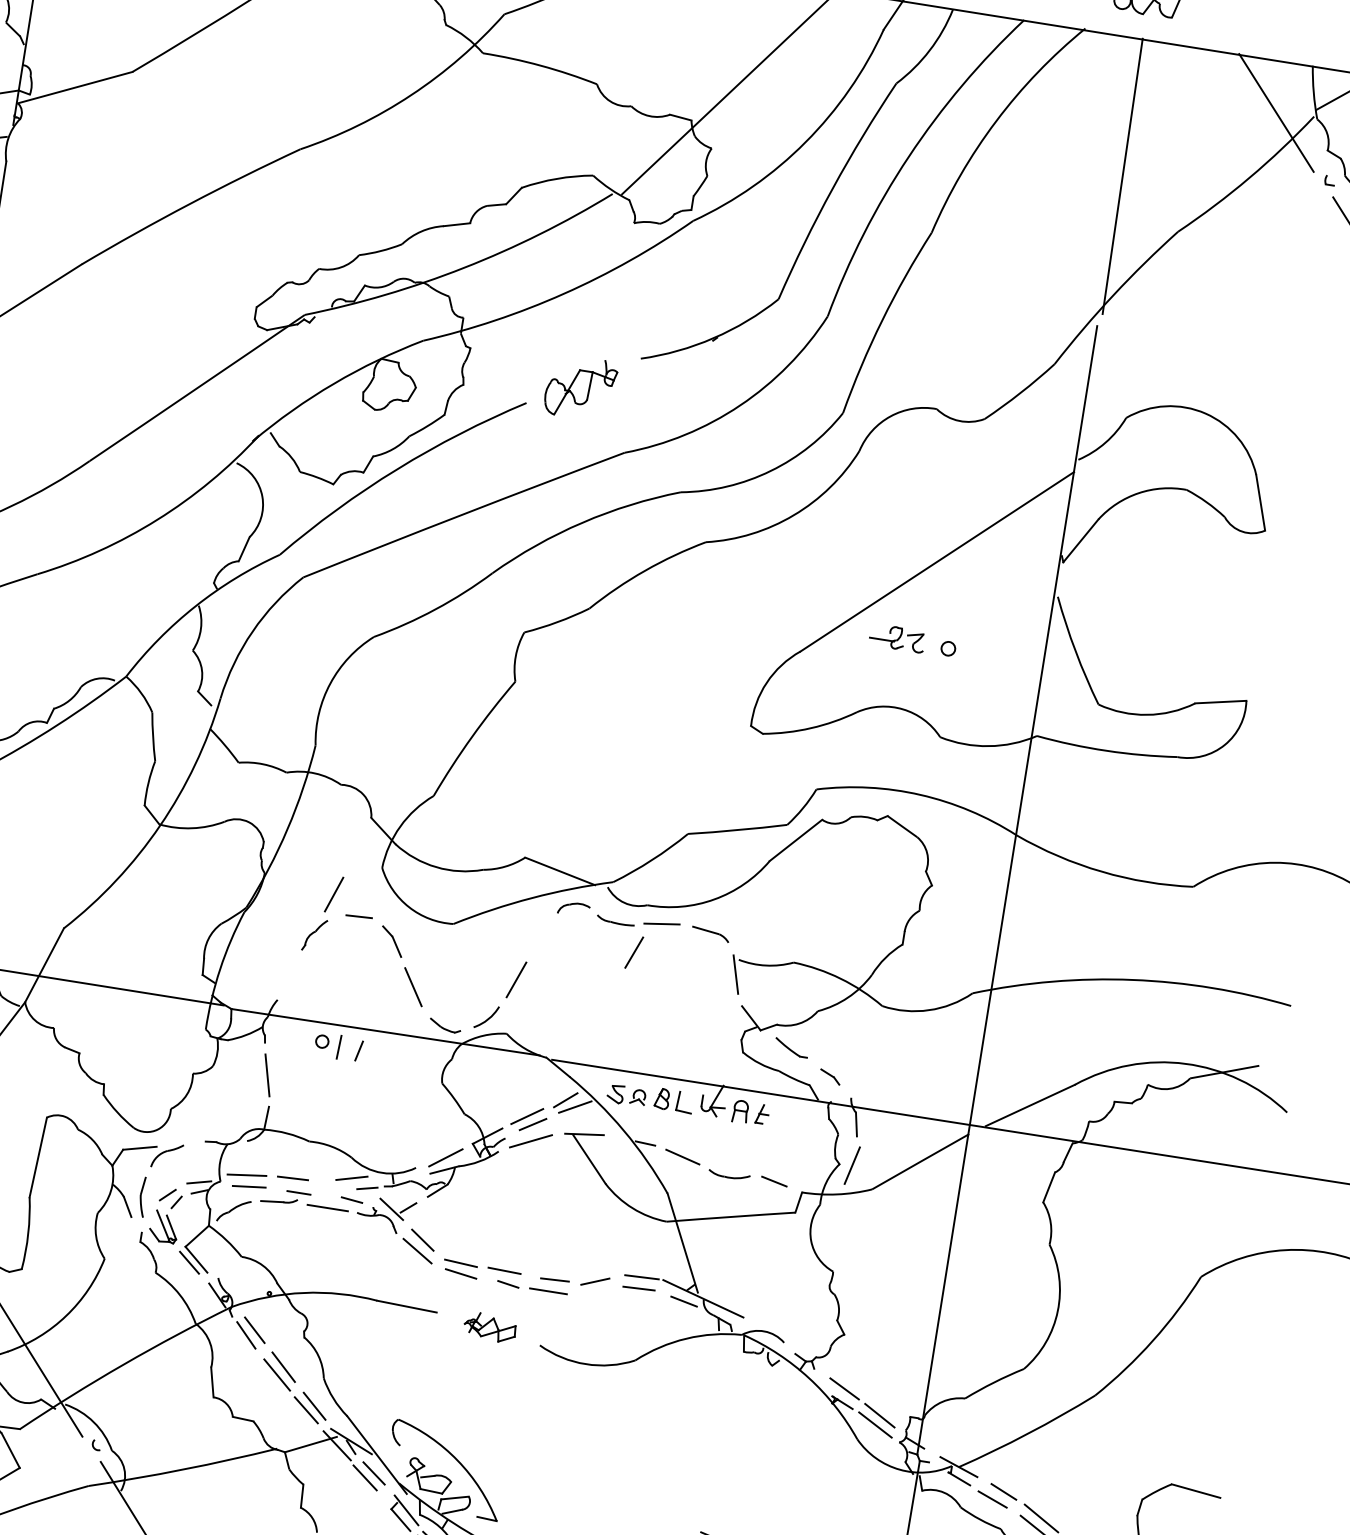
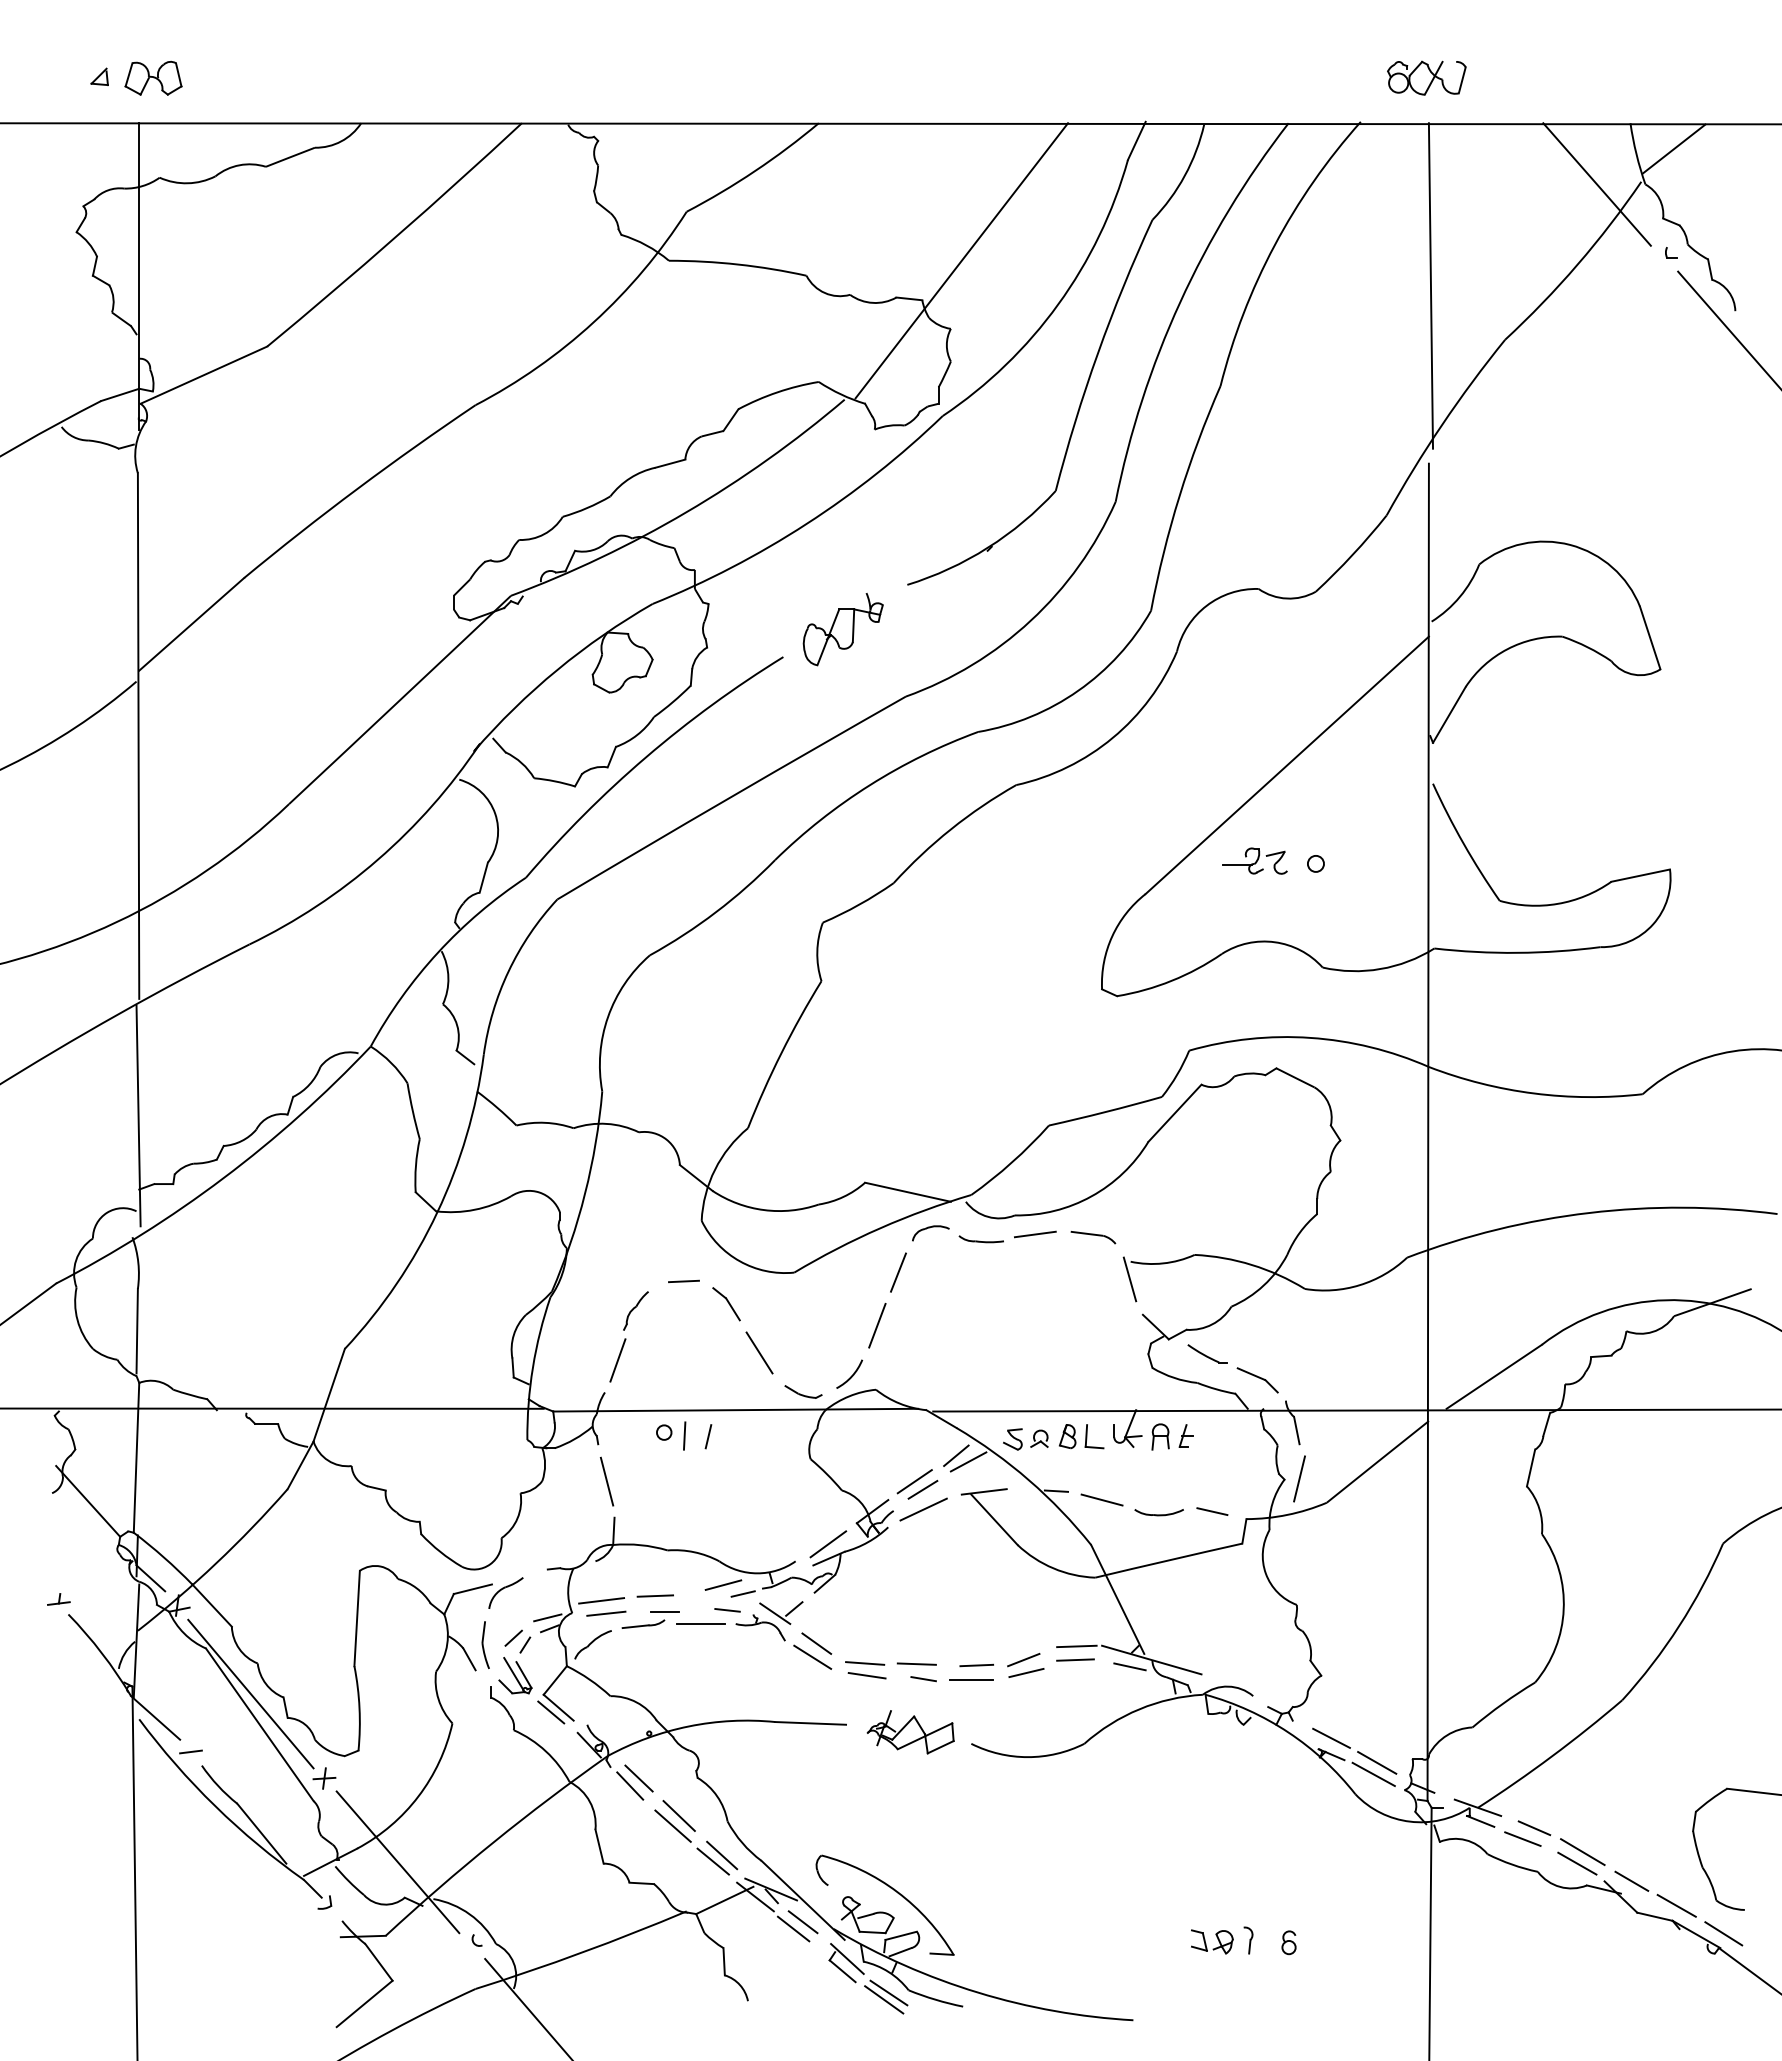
line: (333, 894) -> (617, 1360), moved
line: (634, 952) -> (898, 1272), moved
part: (829, 1076) -> (1257, 1380), size x1.67
line: (595, 1292) -> (1026, 1672), added
part: (490, 1327) -> (910, 1732), size x1.43

